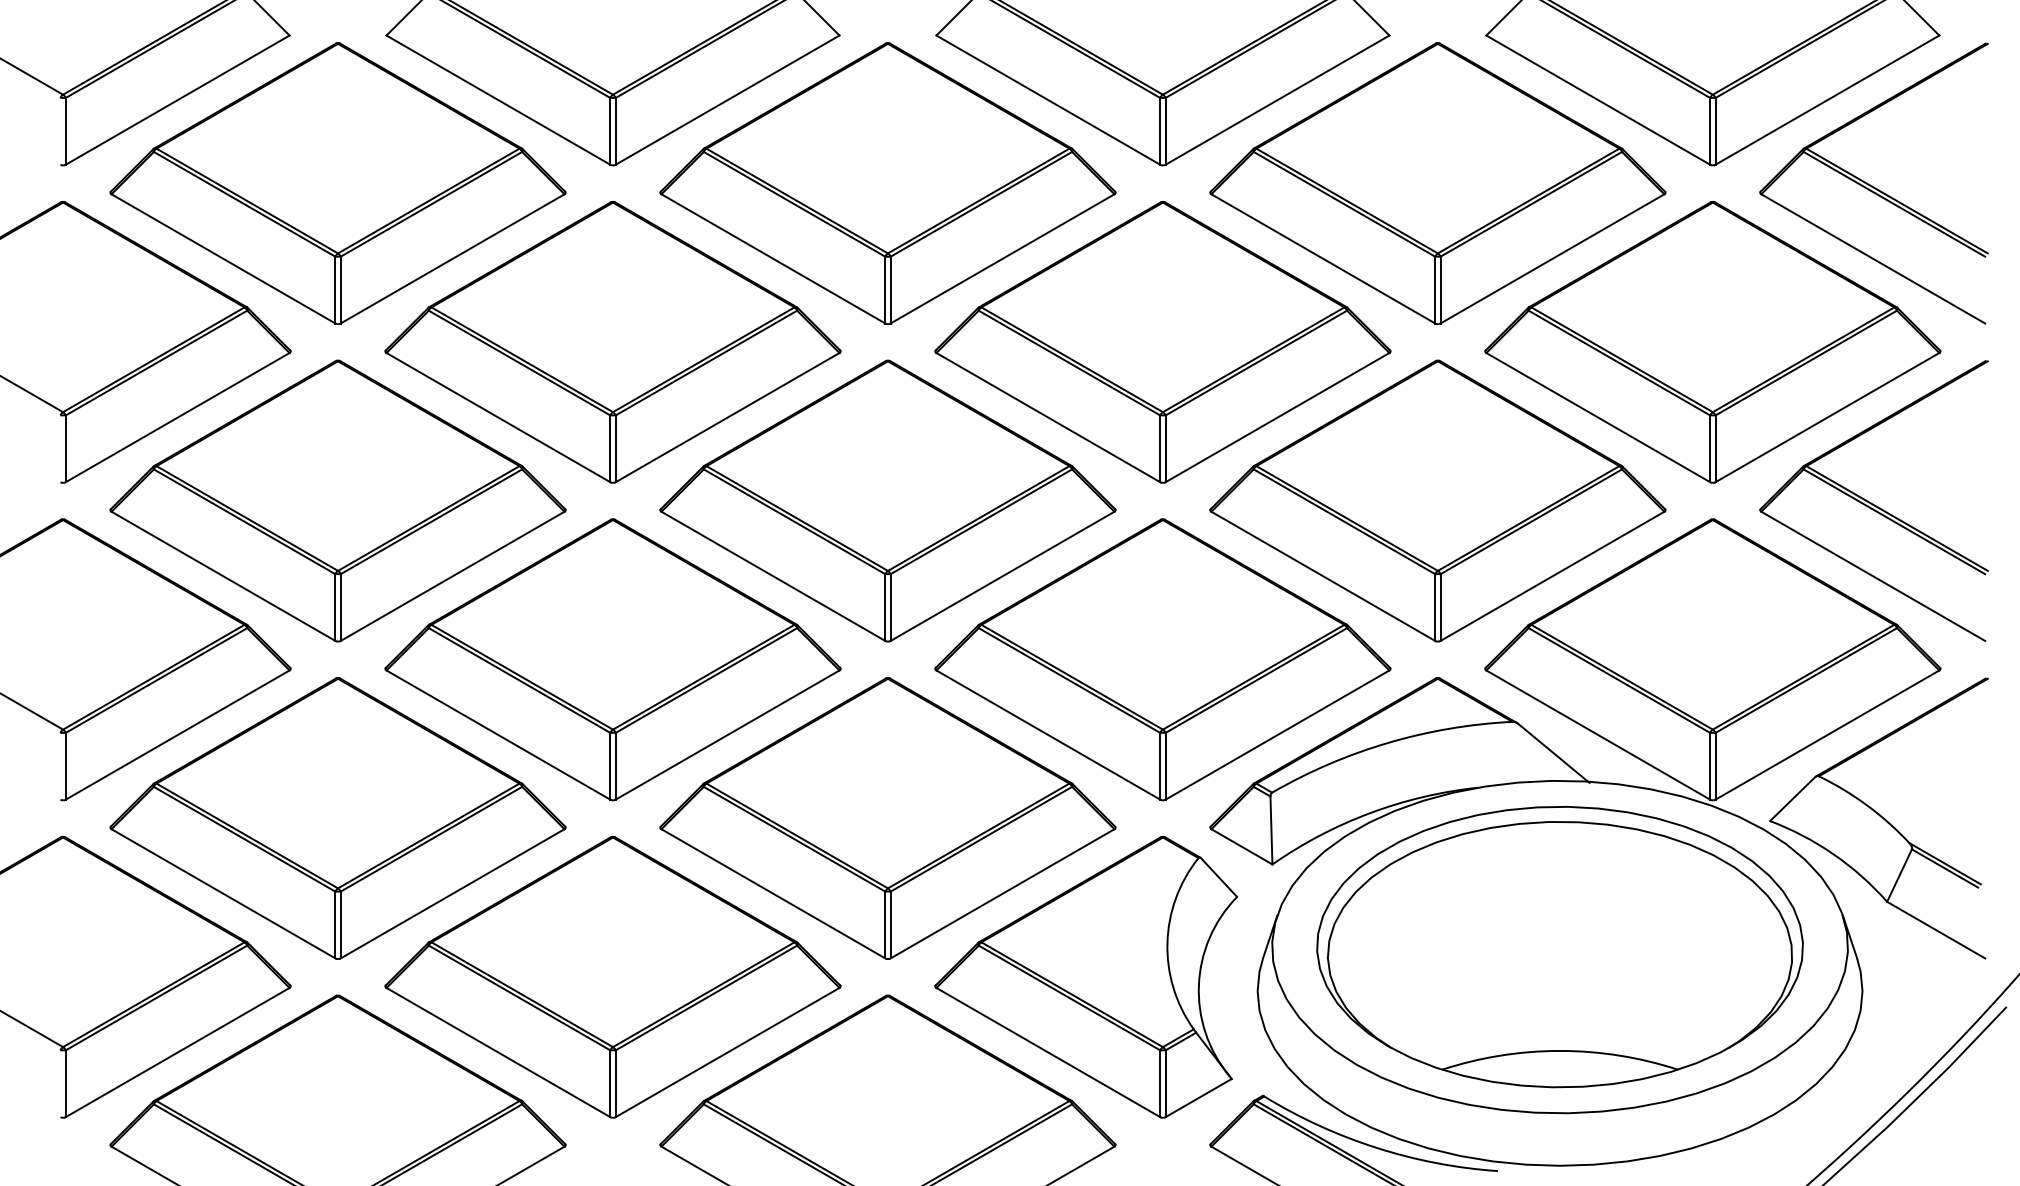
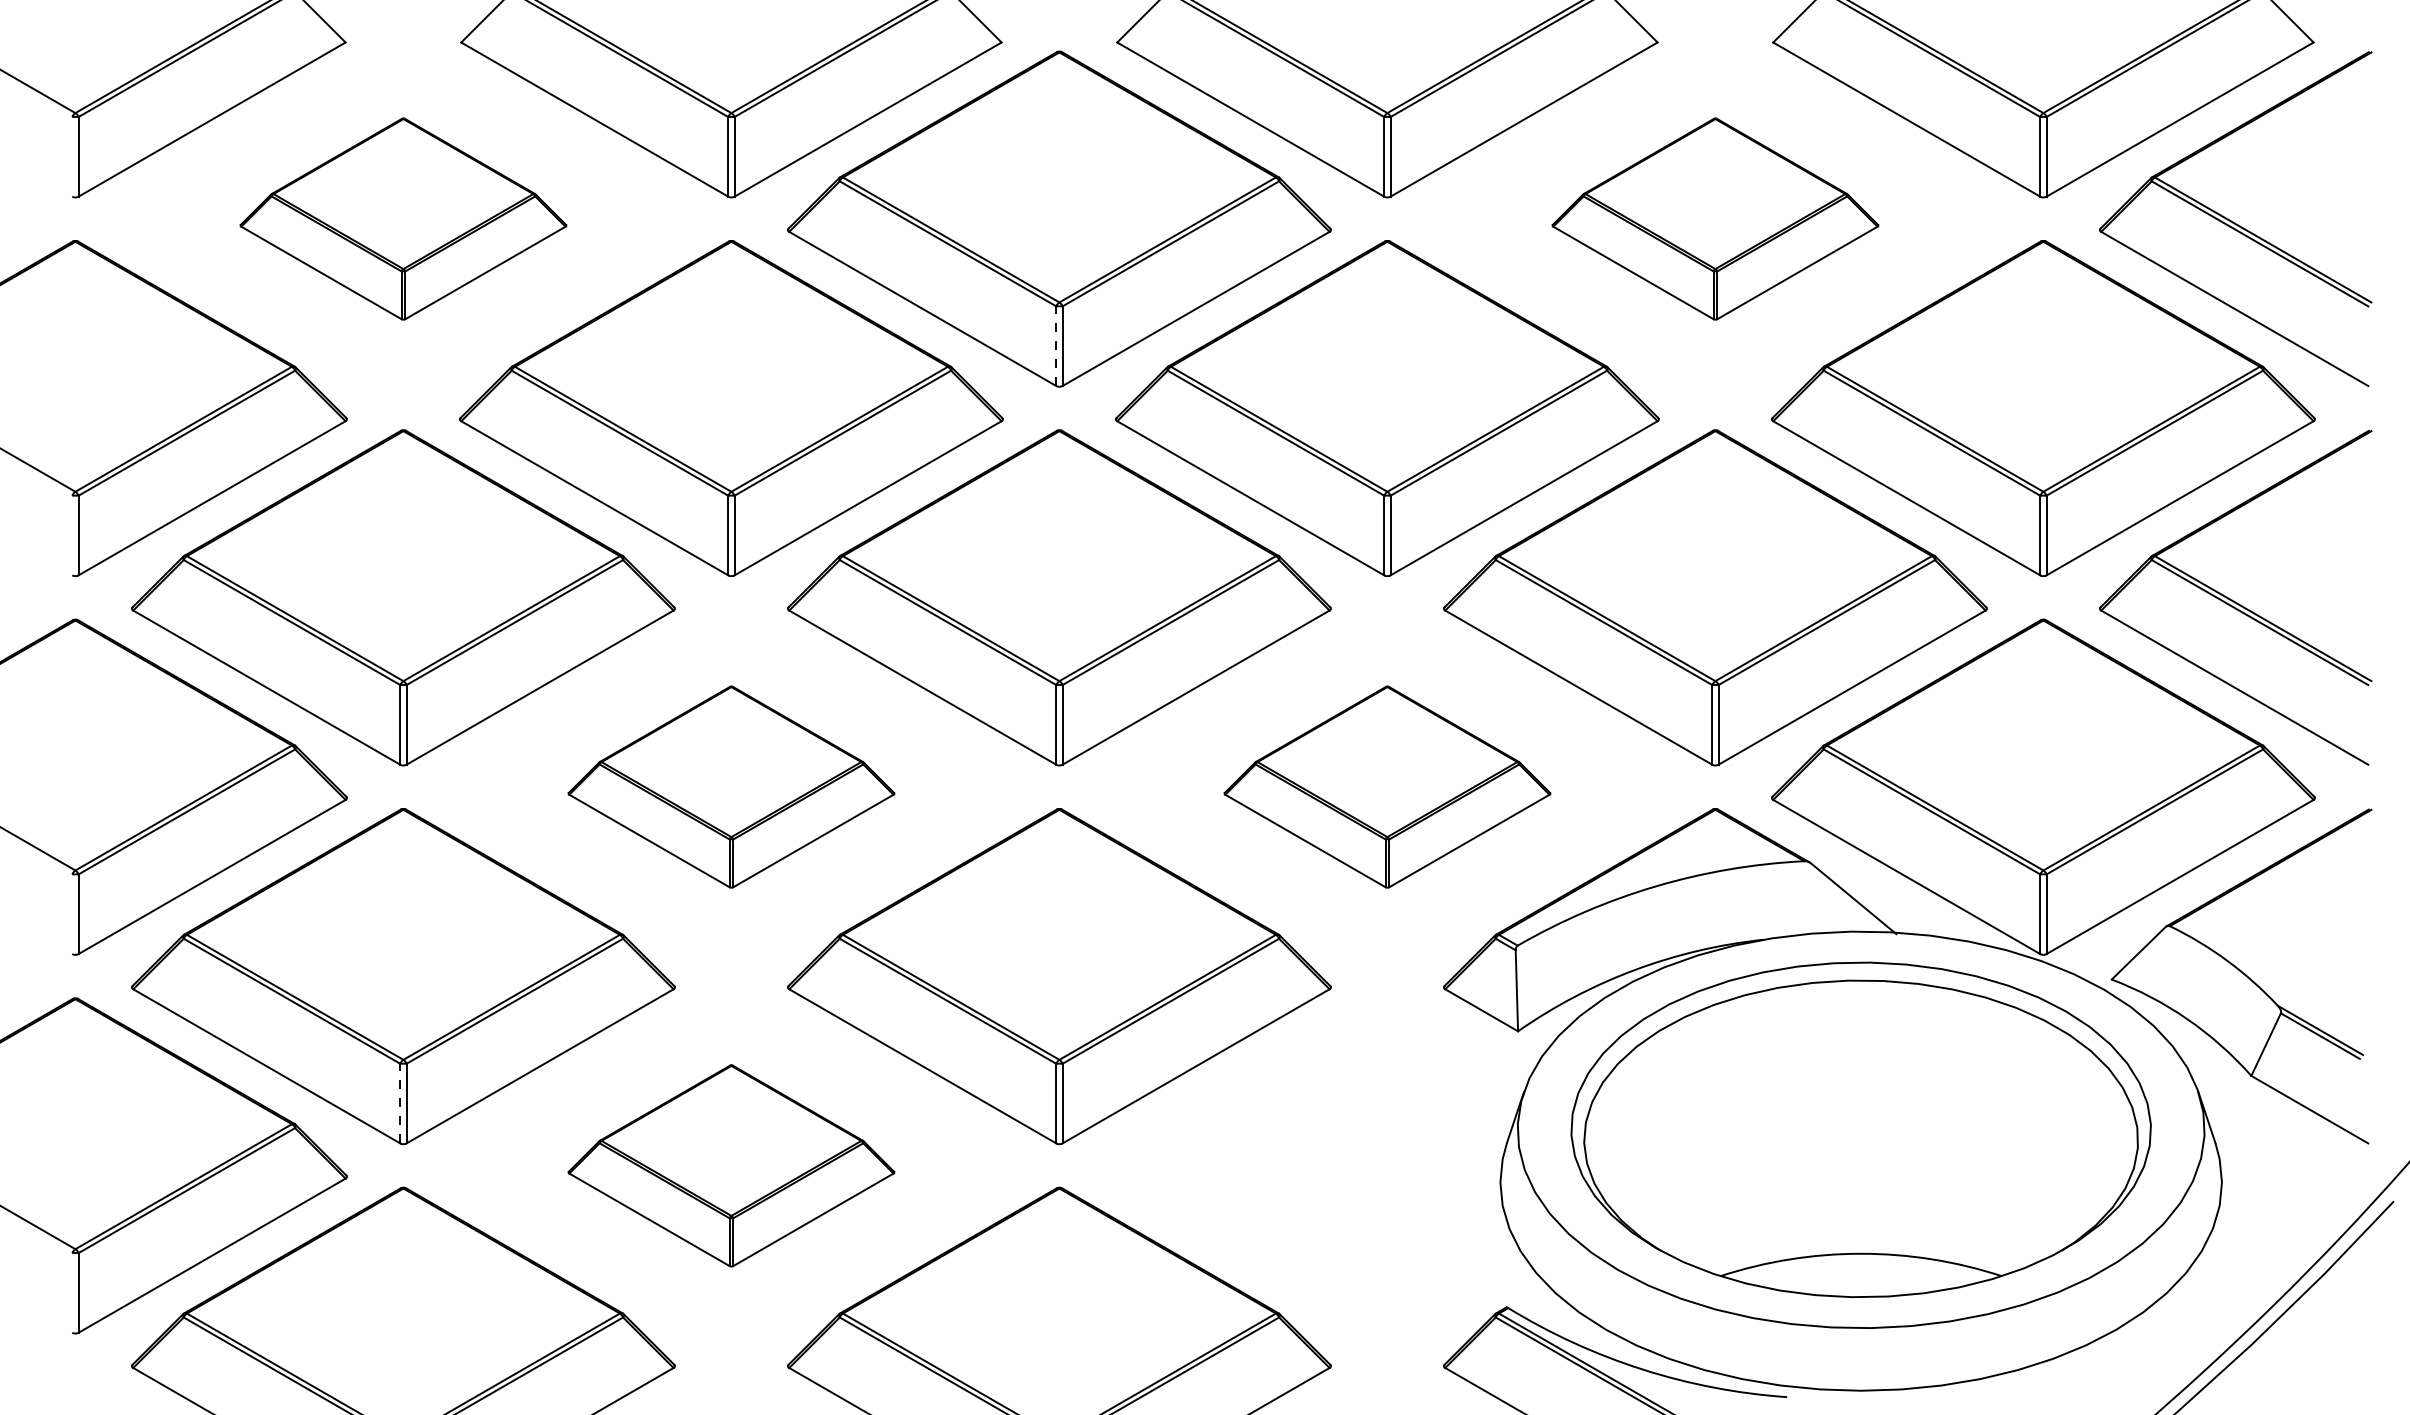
part: (338, 183) -> (403, 218), size x0.6
part: (1437, 183) -> (1715, 218), size x0.6
line: (885, 290) -> (1056, 346), solid -> dashed
part: (613, 659) -> (731, 786), size x0.6
part: (1162, 659) -> (1387, 786), size x0.6
line: (335, 924) -> (400, 1103), solid -> dashed
part: (613, 976) -> (731, 1165), size x0.6
part: (1085, 976) -> (1295, 1165), removed

